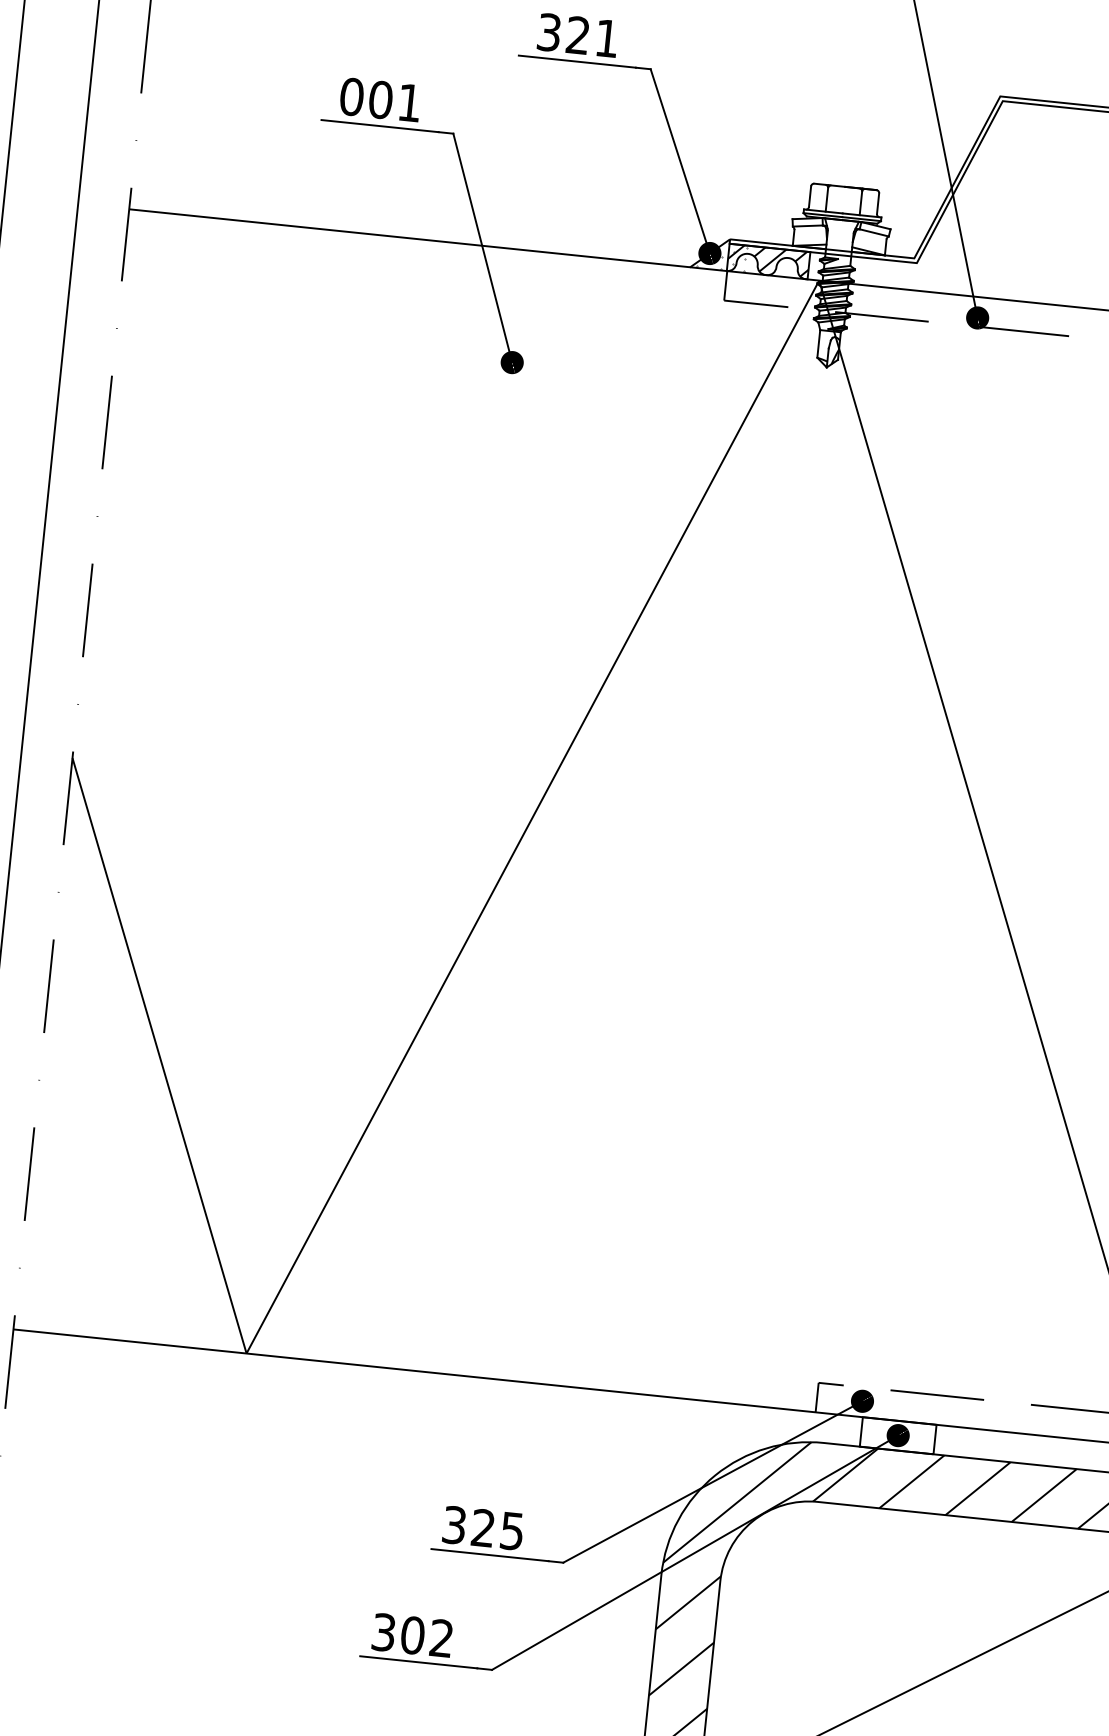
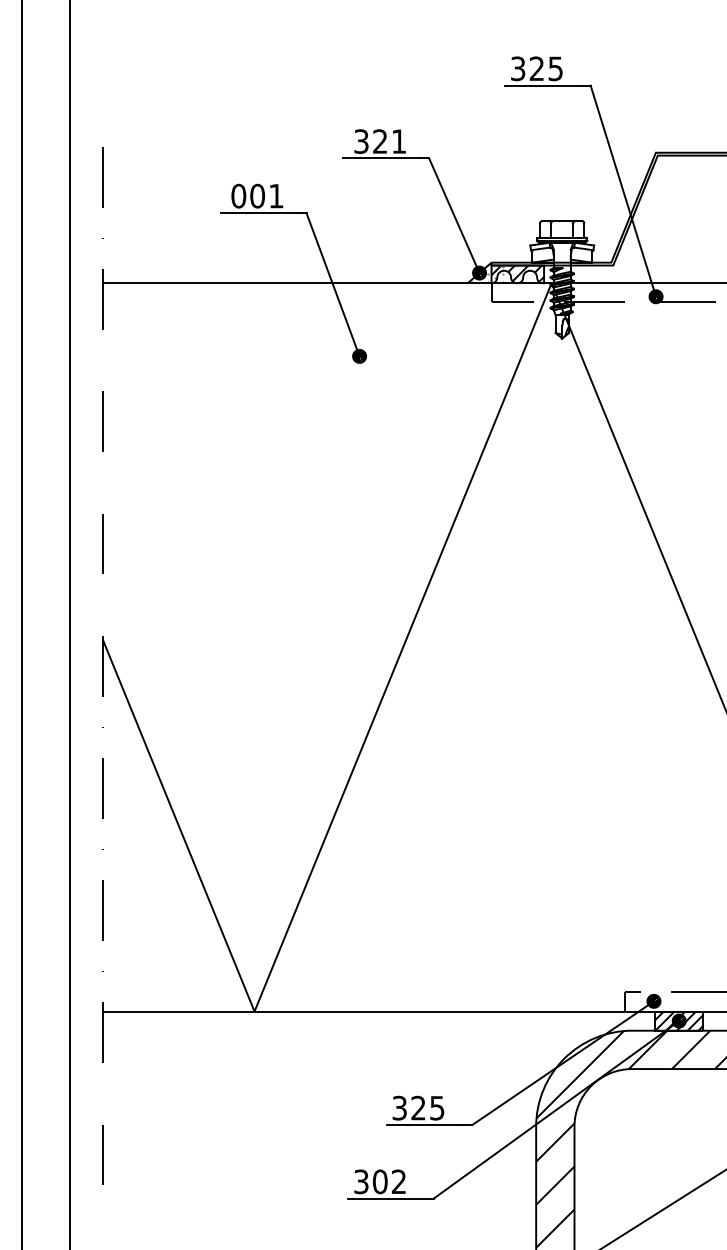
hatch: (898, 1434) -> (679, 1020), added

